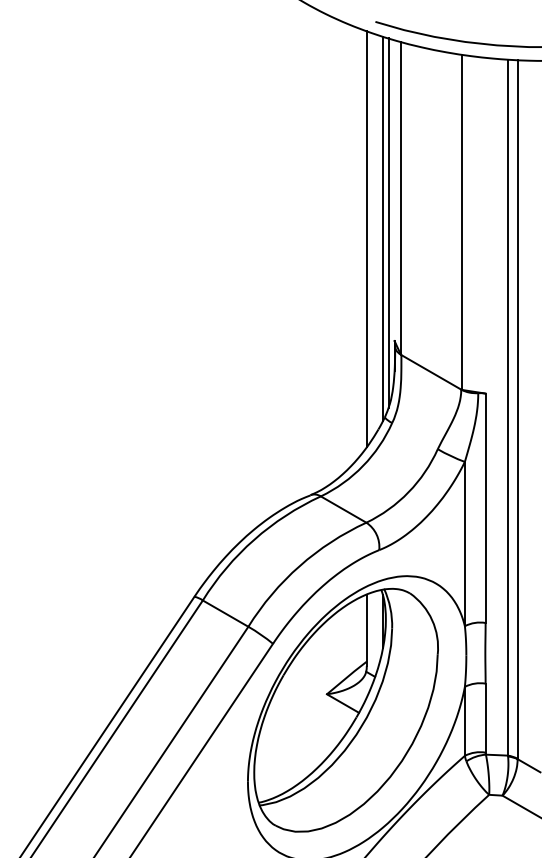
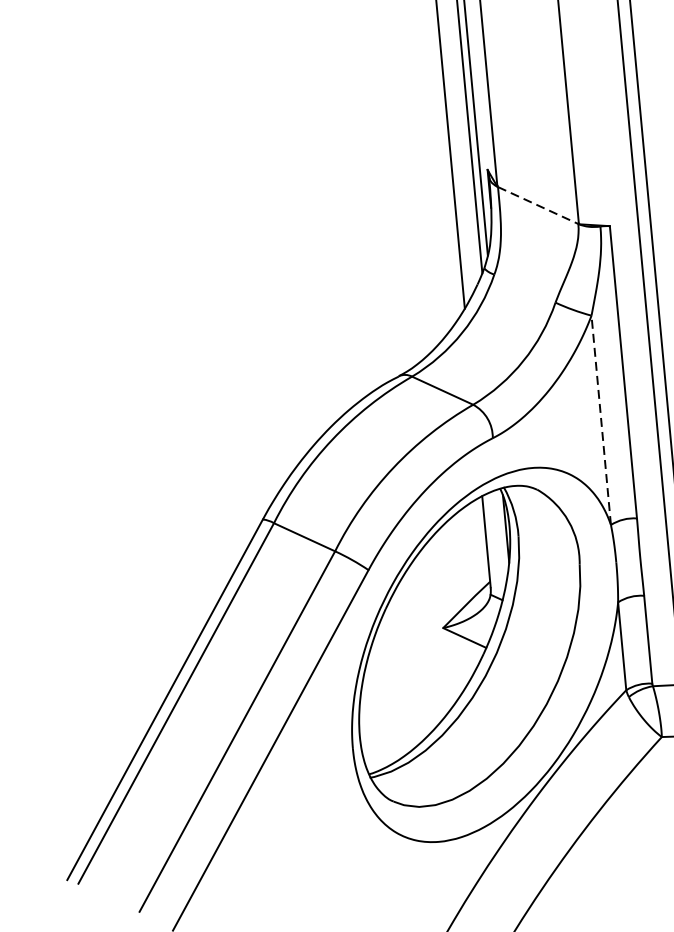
line: (431, 372) -> (538, 205), solid -> dashed
line: (464, 543) -> (600, 419), solid -> dashed

